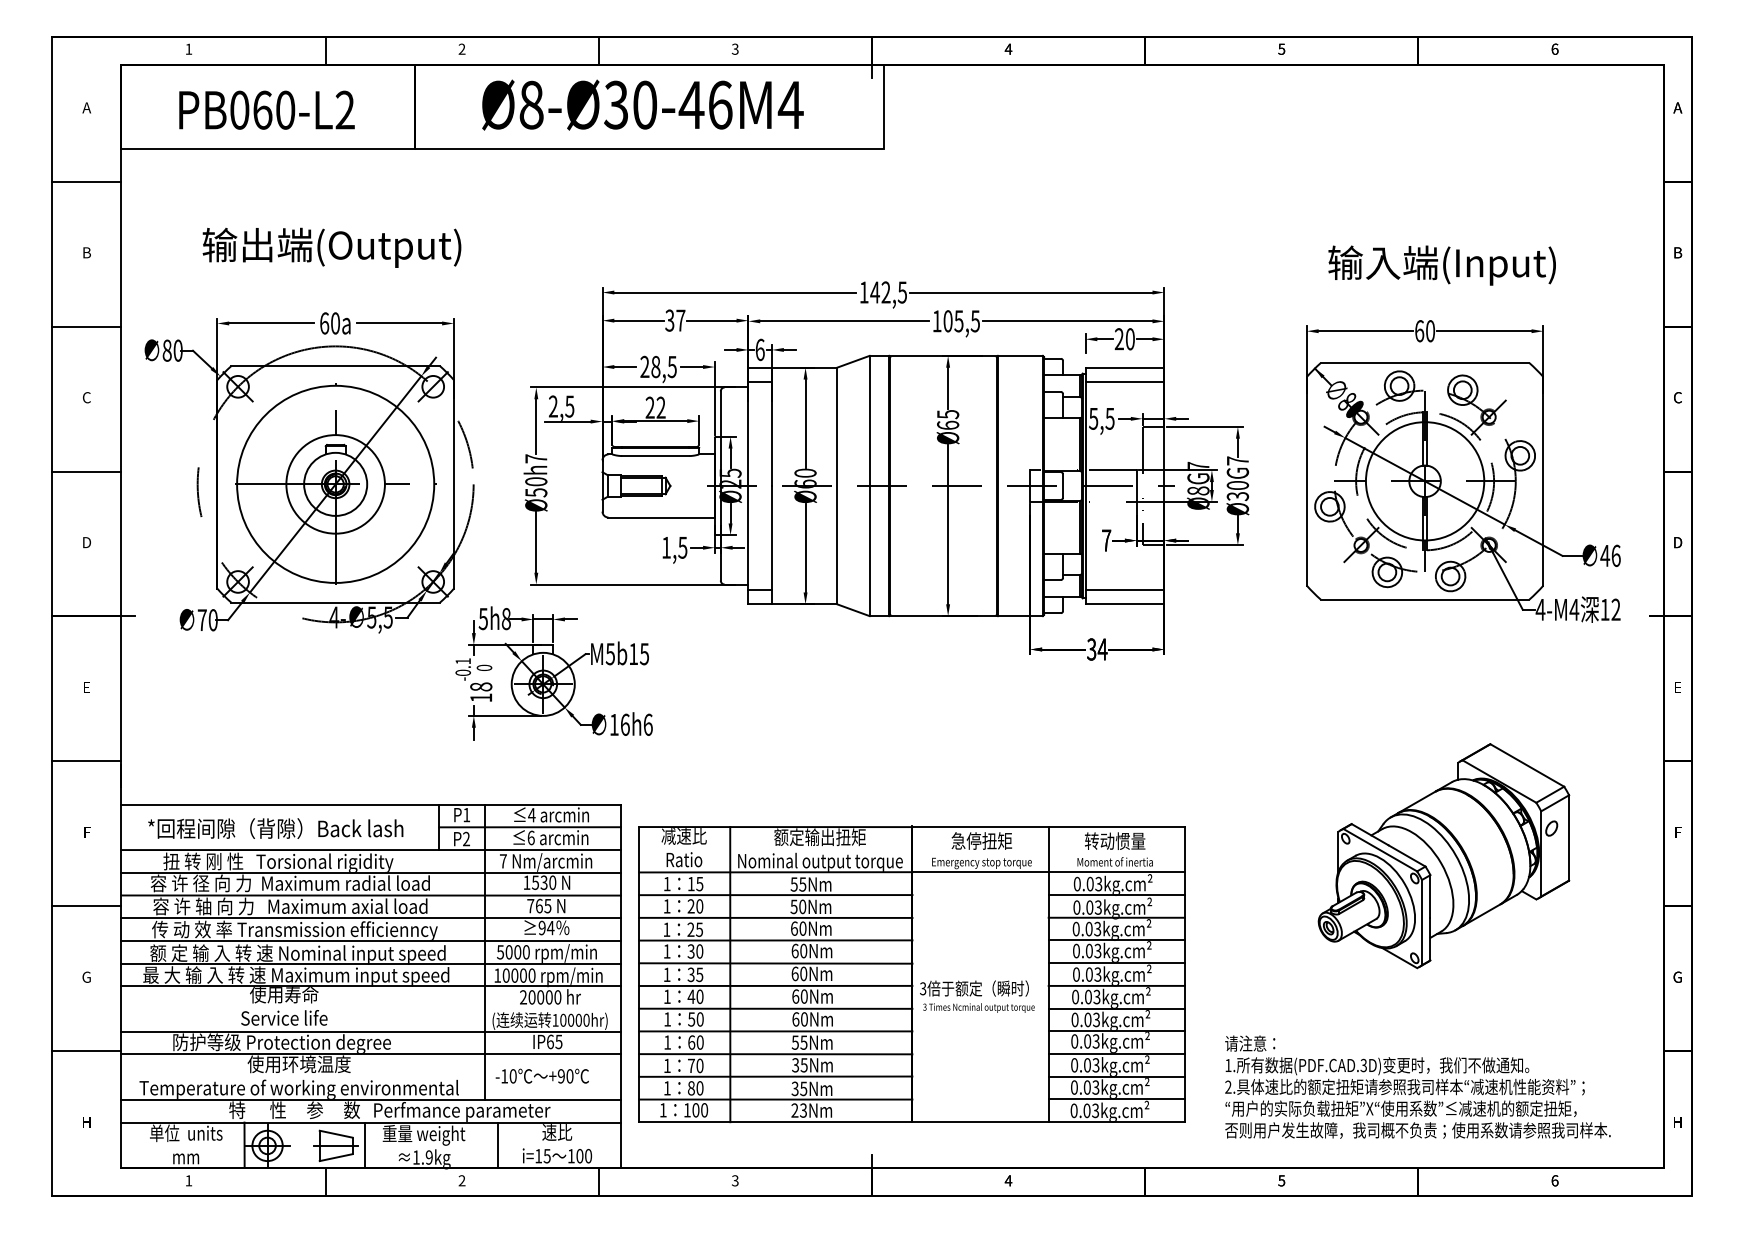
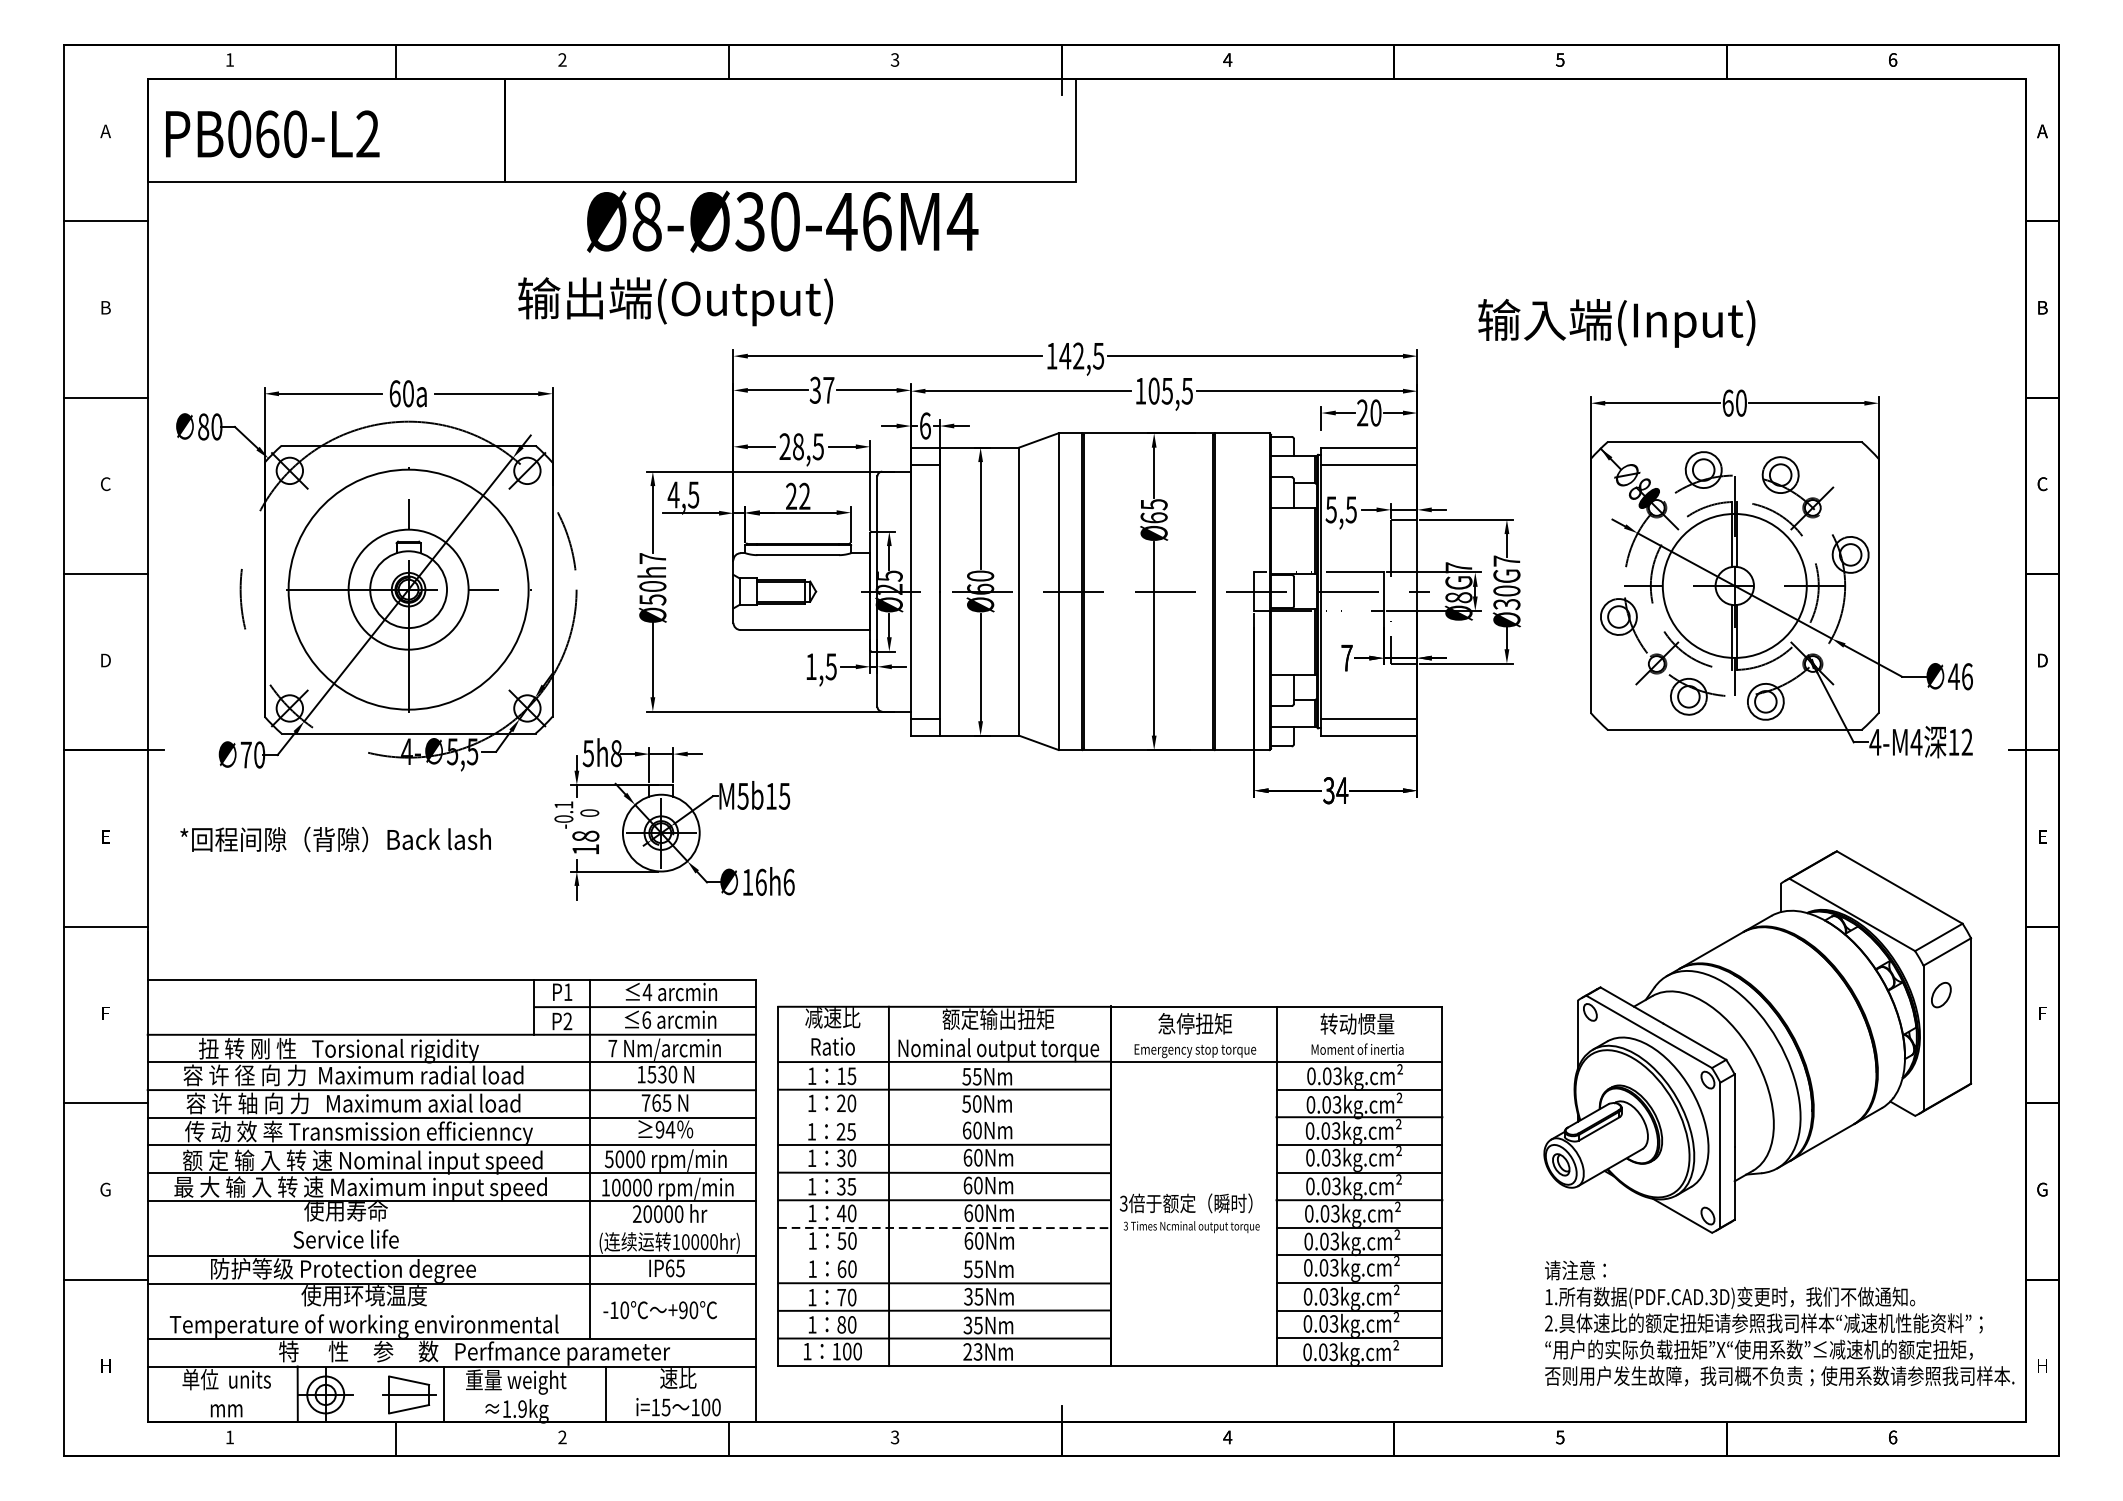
text: (642, 104) -> (782, 220), moved
text: (266, 109) -> (272, 133), moved
text: (331, 247) -> (675, 301), moved
text: (1441, 265) -> (1615, 323), moved
text: (553, 406) -> (673, 494), 2,5 -> 4,5
text: (275, 828) -> (335, 839), moved
part: (1443, 856) -> (1757, 1042), size x1.4
line: (775, 917) -> (944, 1116), removed
line: (775, 1008) -> (944, 1227), solid -> dashed
line: (775, 1031) -> (944, 1255), removed
text: (1417, 1086) -> (1779, 1322), moved

